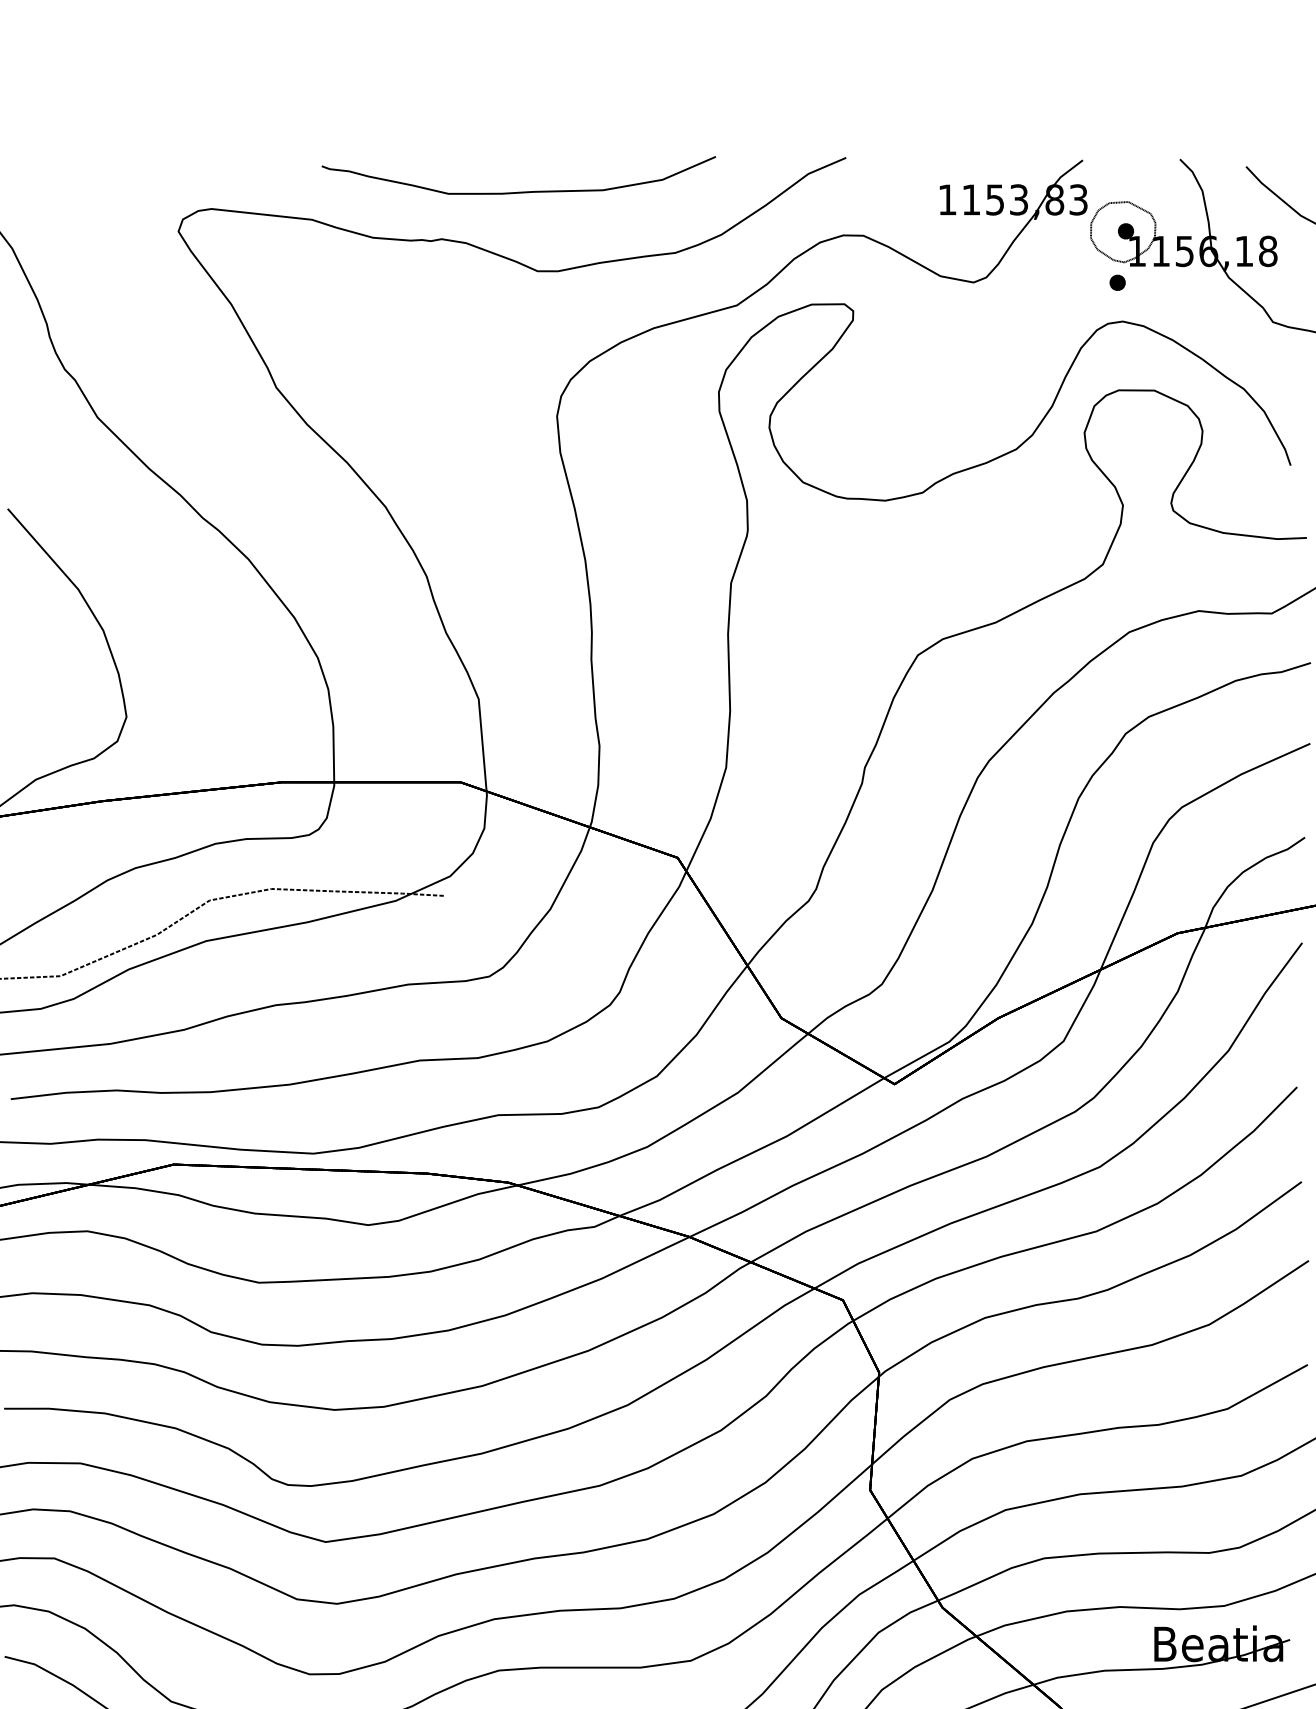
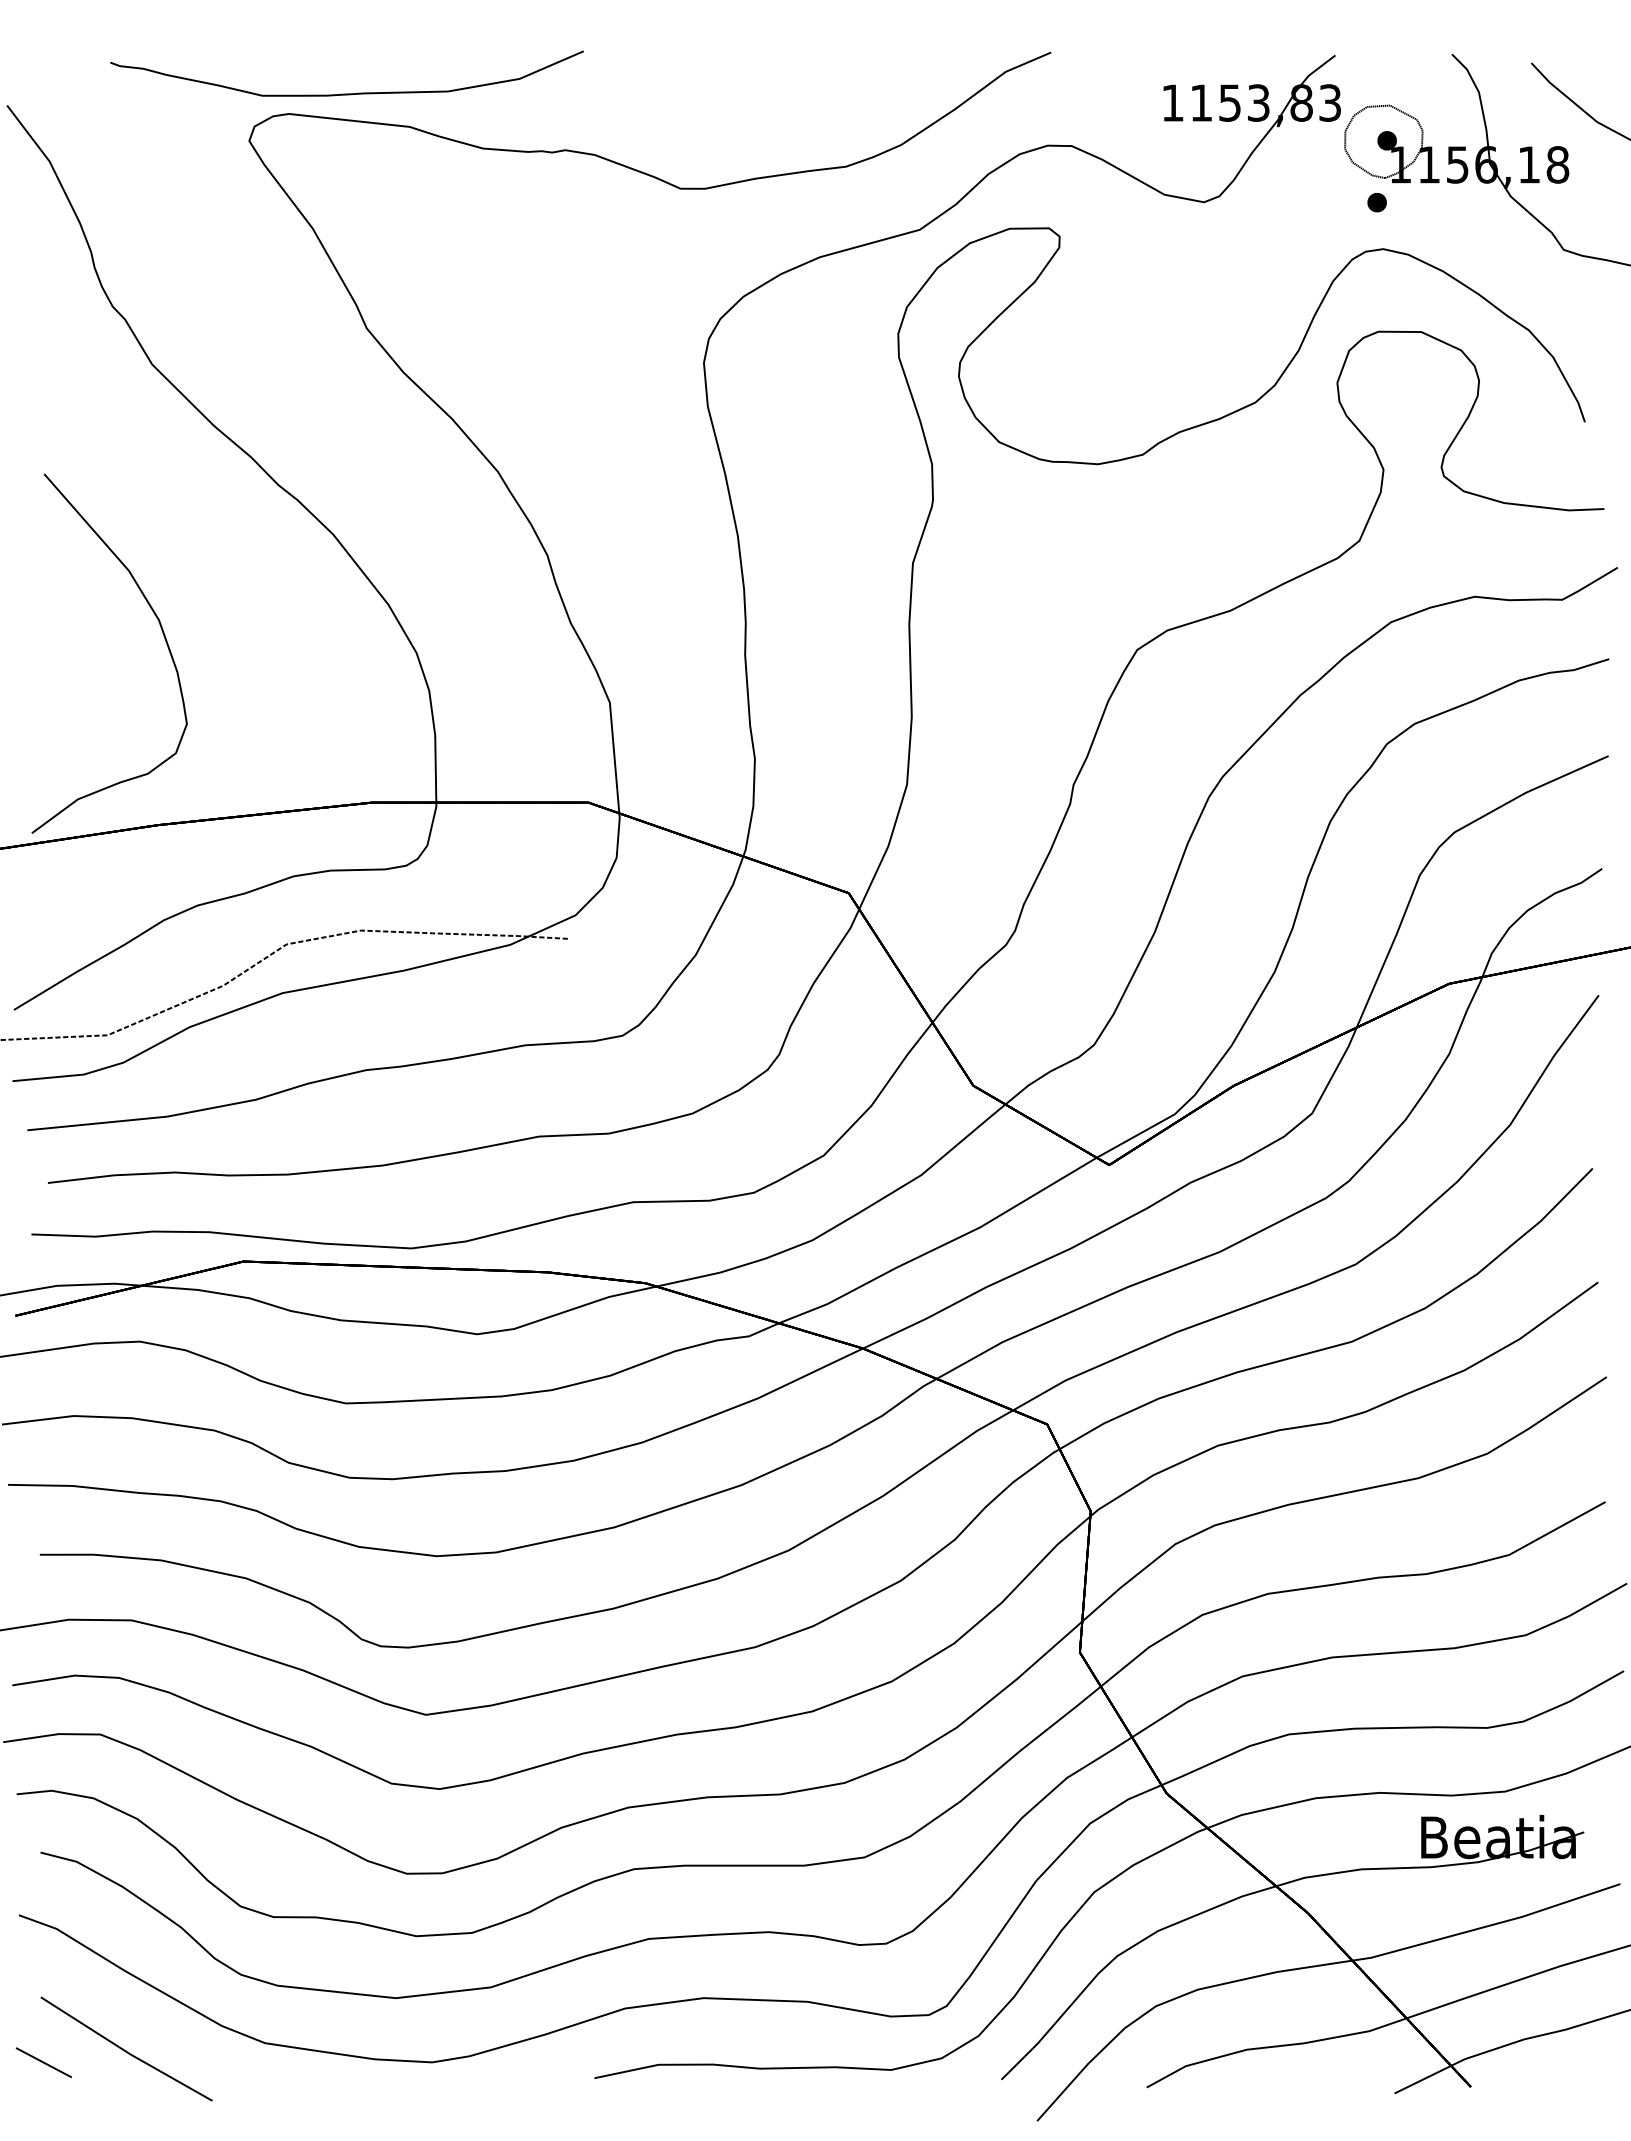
curve: (518, 191) -> (346, 93), moved

